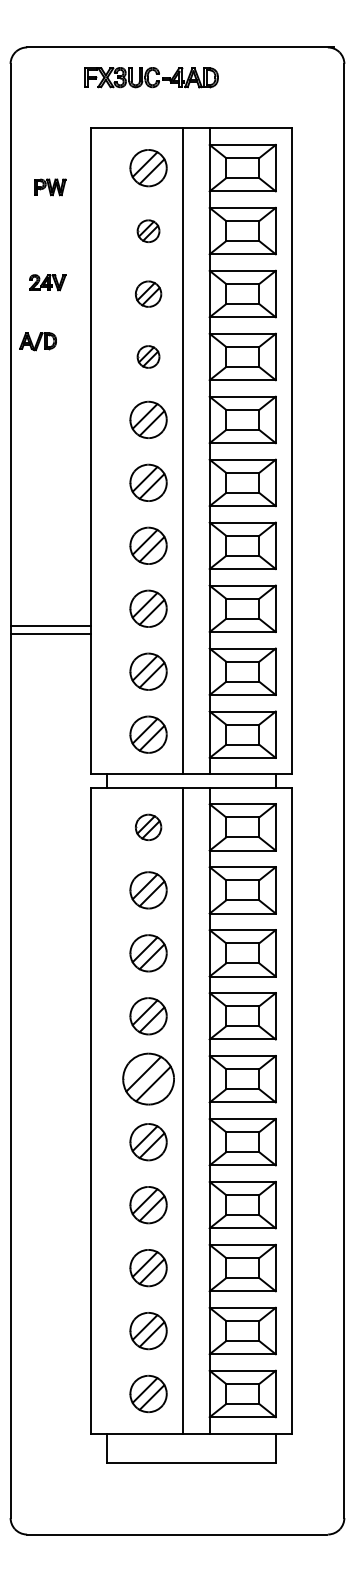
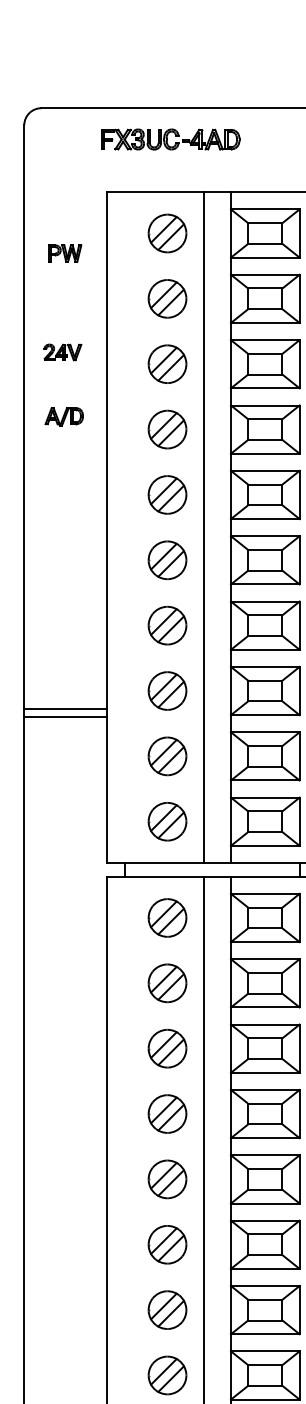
part: (148, 231) -> (167, 299), size x1.67
part: (148, 294) -> (167, 364), size x1.43
part: (37, 341) -> (63, 416), moved
part: (148, 356) -> (167, 429), size x1.67
part: (148, 827) -> (167, 918), size x1.43
part: (148, 1079) -> (167, 1179), size x0.71

